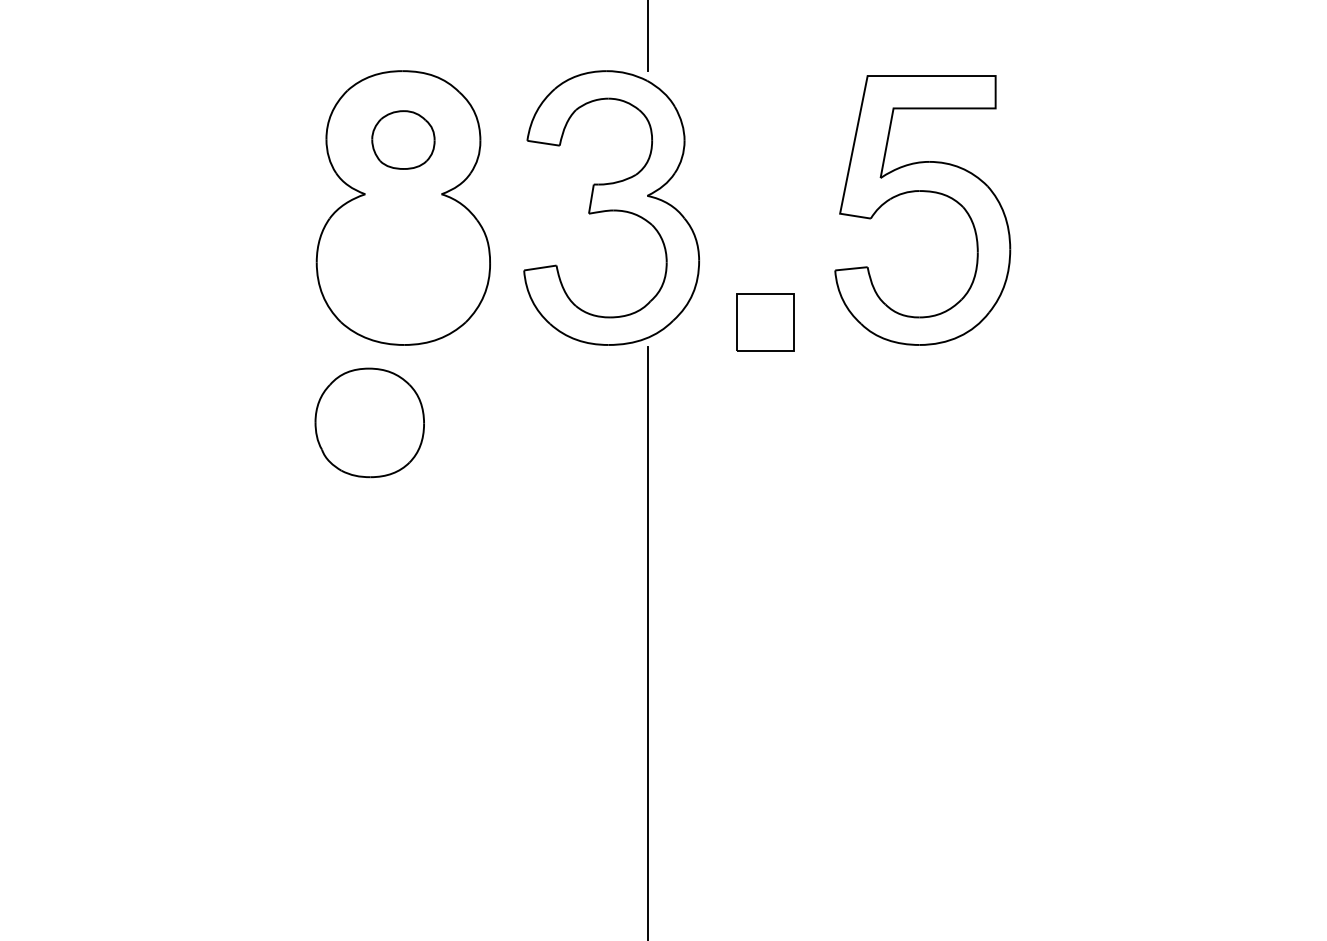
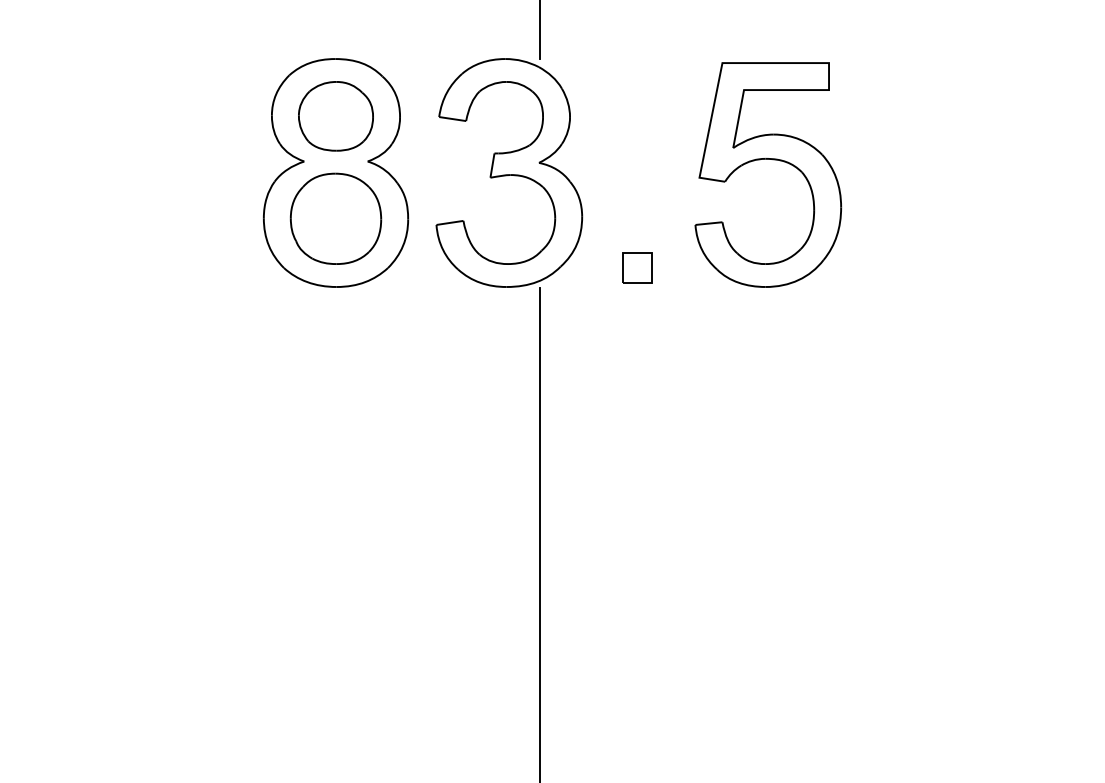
part: (402, 140) -> (335, 116), size x1.43
part: (765, 321) -> (637, 267), size x0.62
part: (369, 422) -> (335, 218), moved

